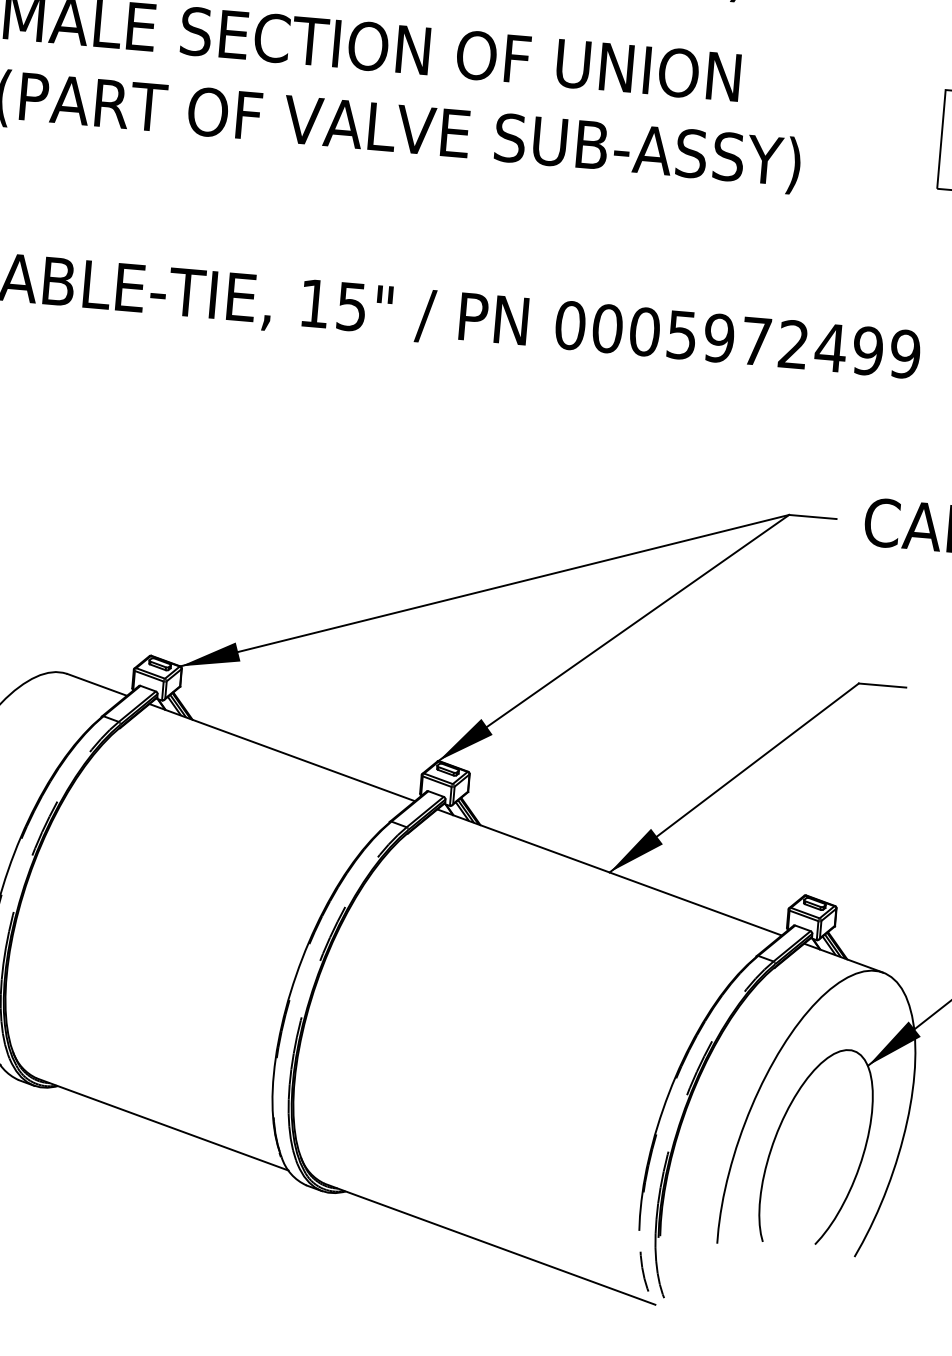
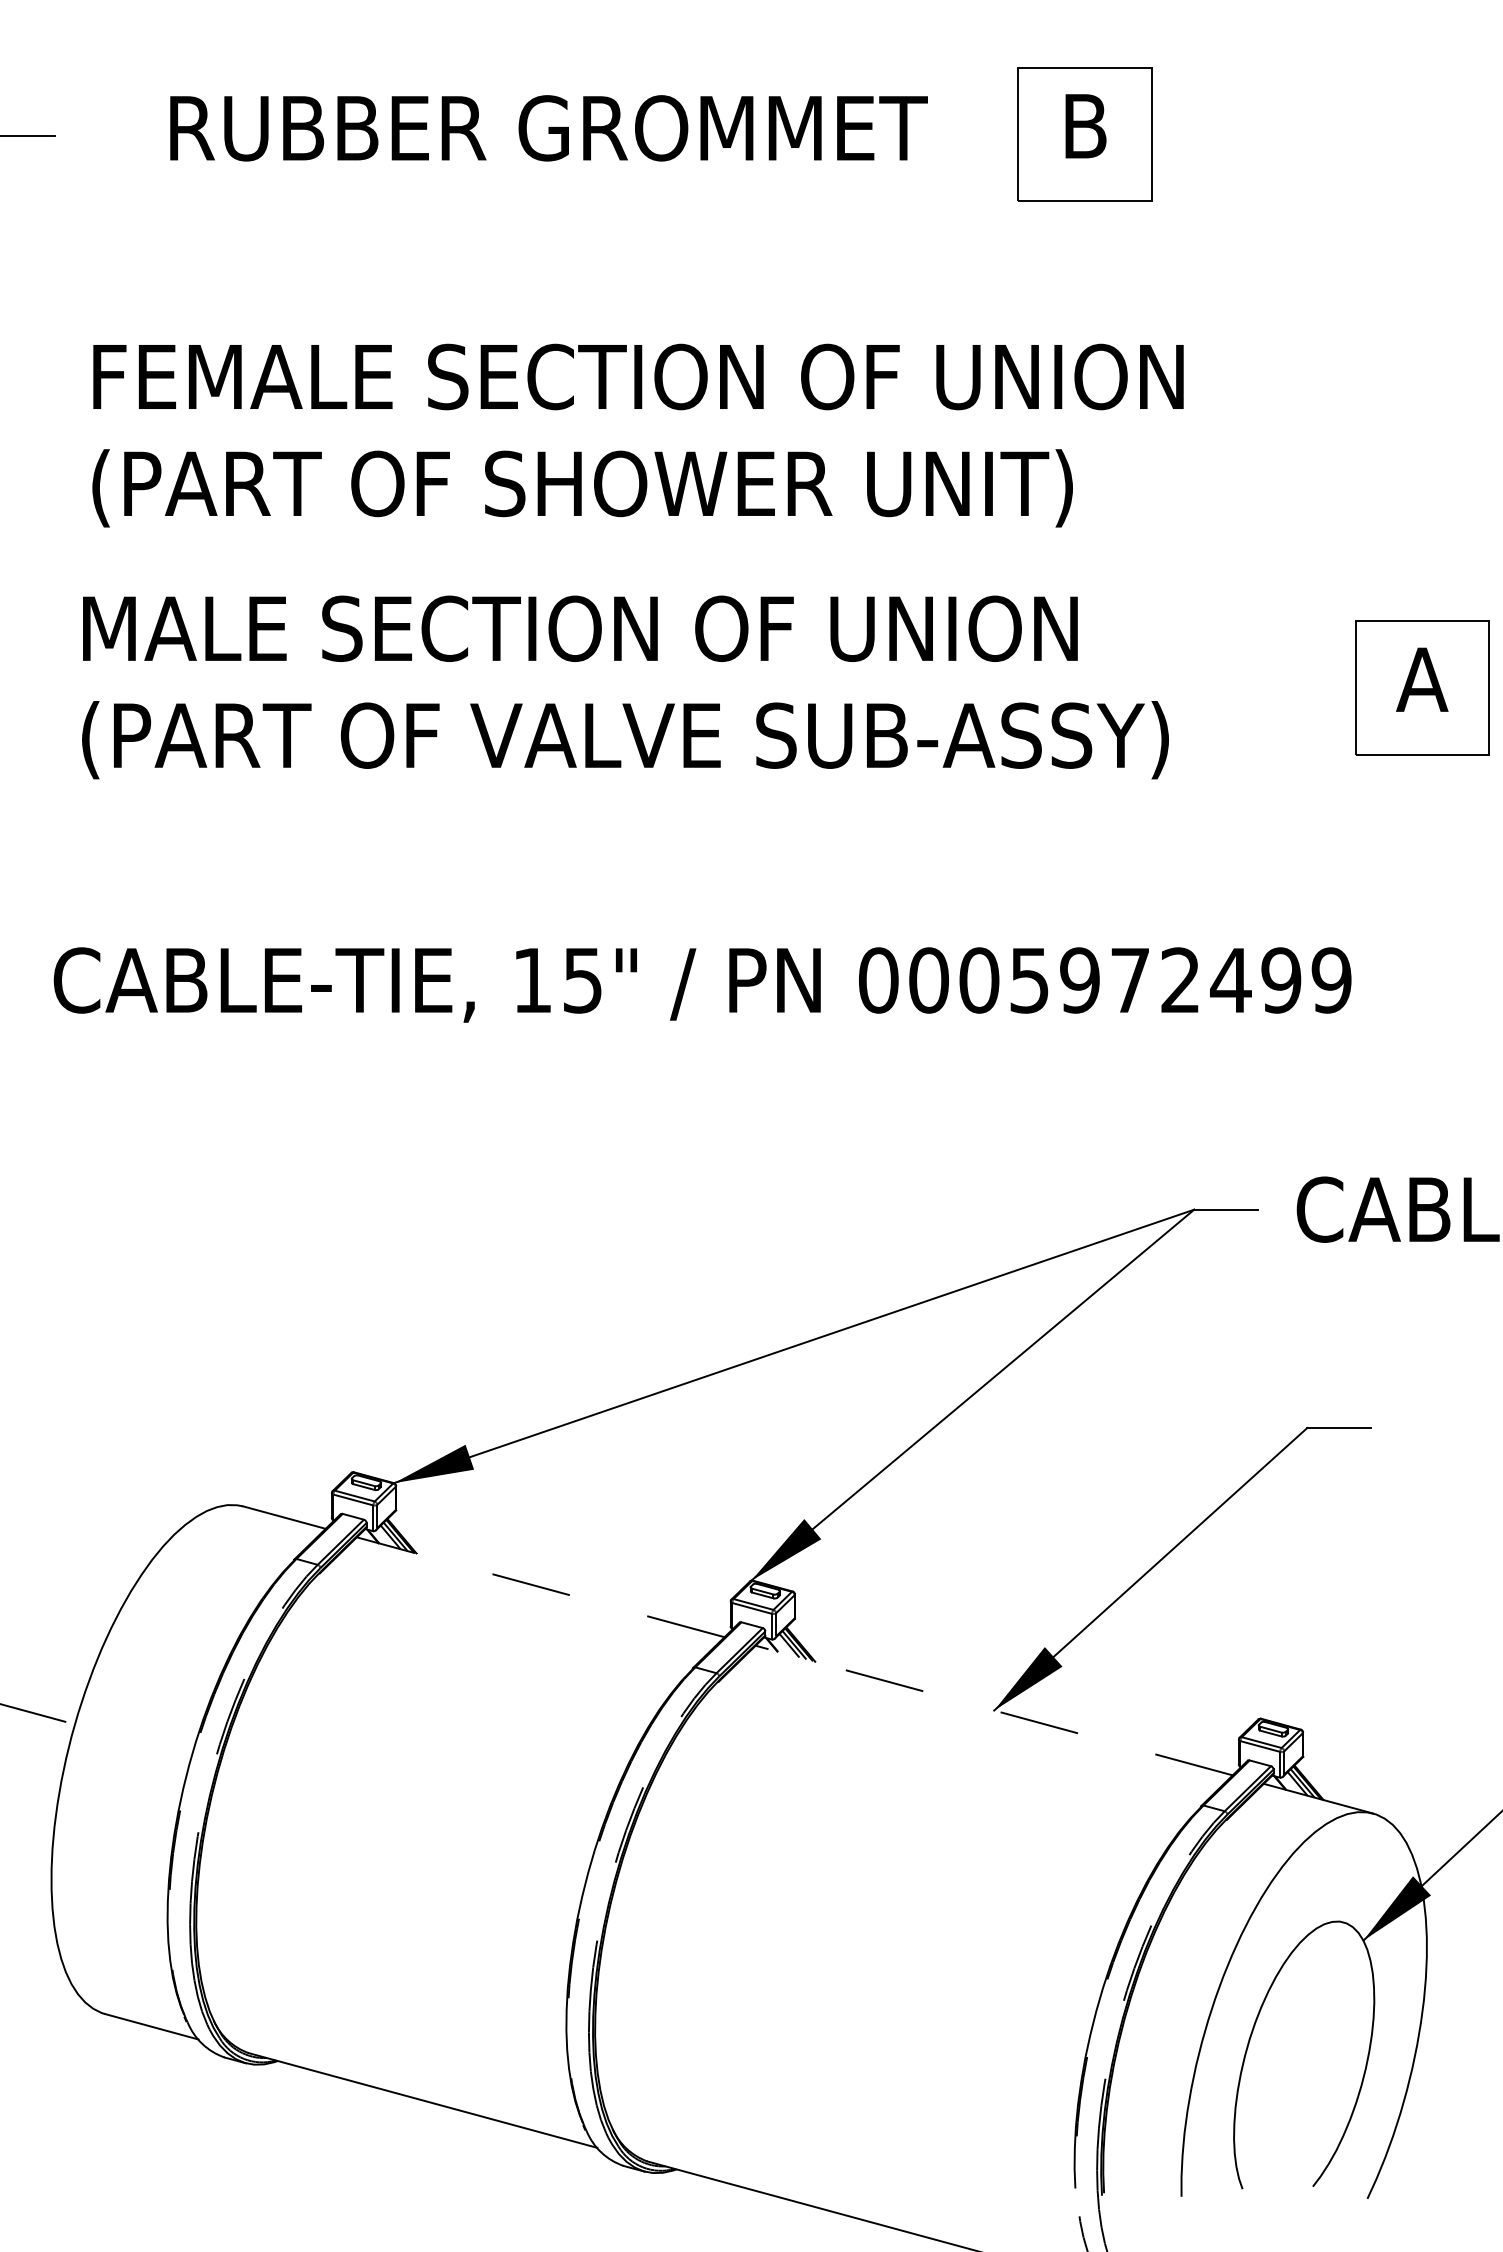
line: (282, 752) -> (540, 1587), solid -> dashed
line: (609, 872) -> (993, 1710), solid -> dashed

